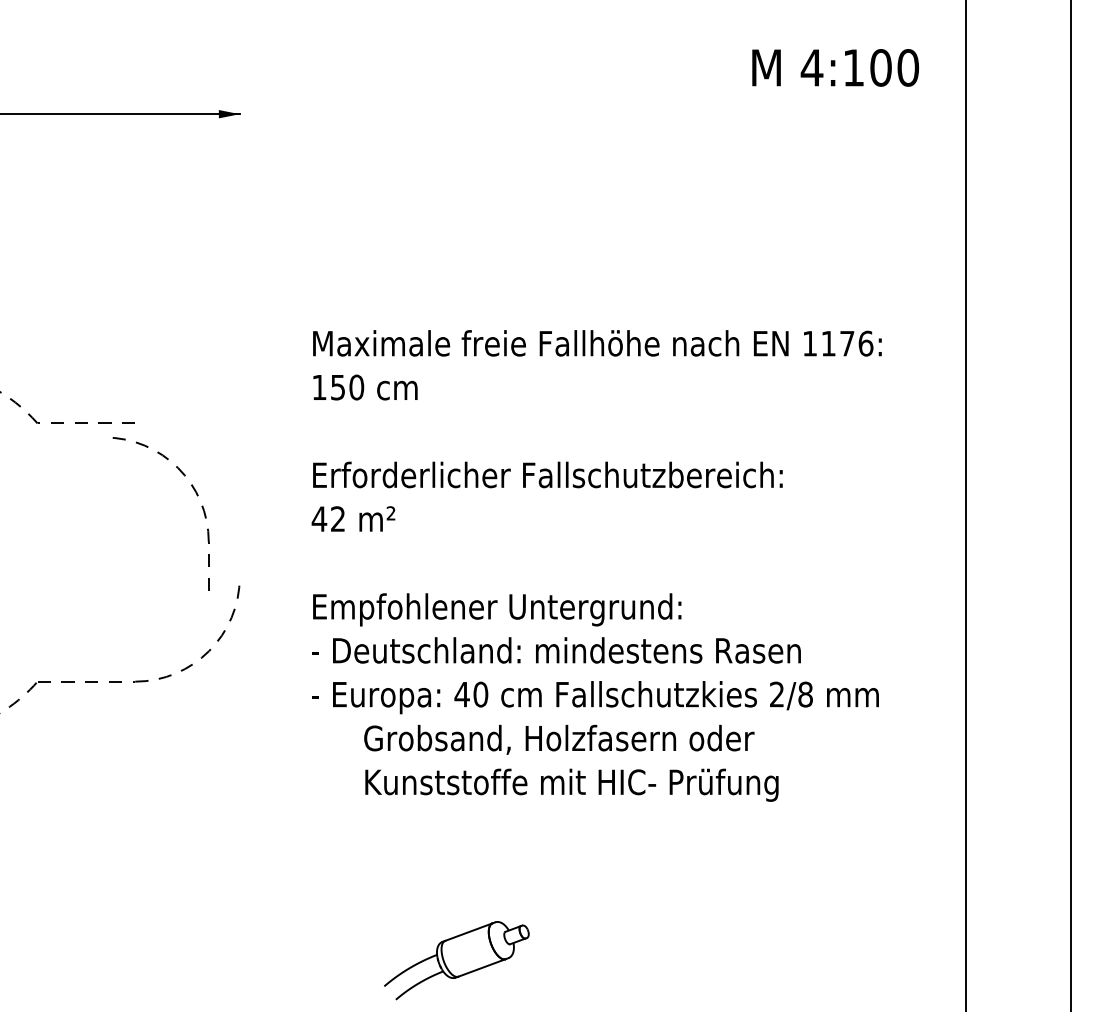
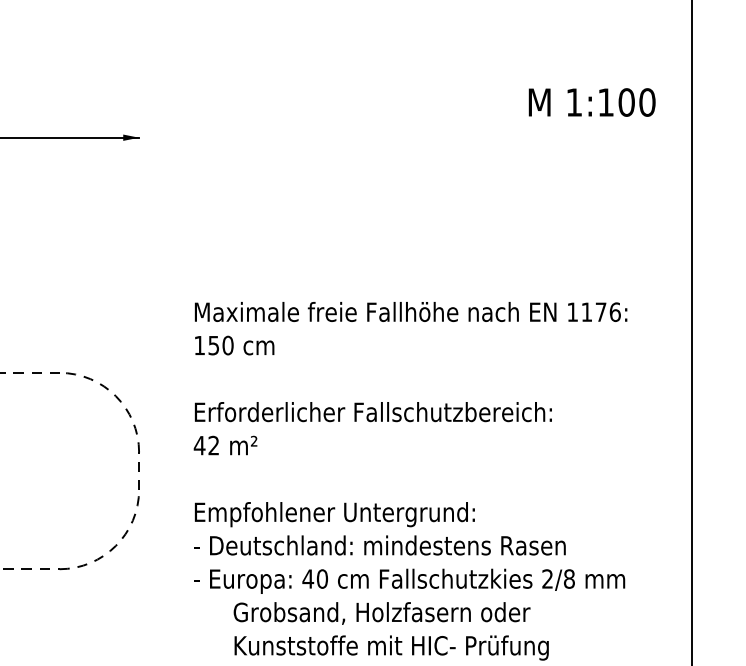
text: (811, 67) -> (573, 102), 4:100 -> 1:100
part: (196, 495) -> (129, 417), moved

